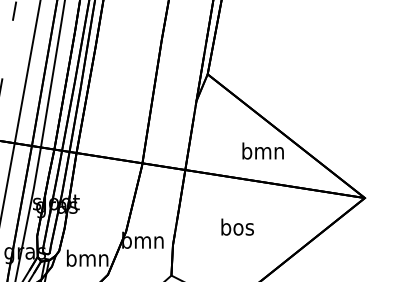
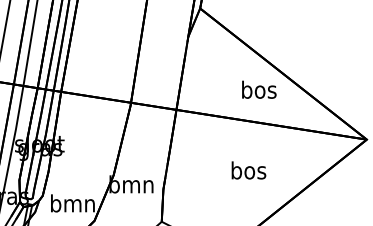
text: (262, 150) -> (258, 89), bmn -> bos
text: (237, 226) -> (248, 169), moved

